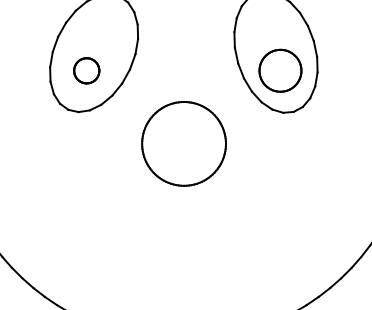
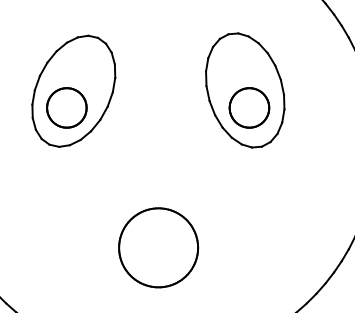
part: (86, 70) -> (66, 107), size x1.67
part: (183, 143) -> (158, 247), moved

